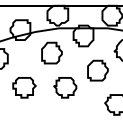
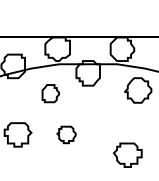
part: (51, 52) -> (50, 93), size x0.7
part: (97, 70) -> (104, 114), removed
part: (65, 87) -> (66, 134), size x0.7

